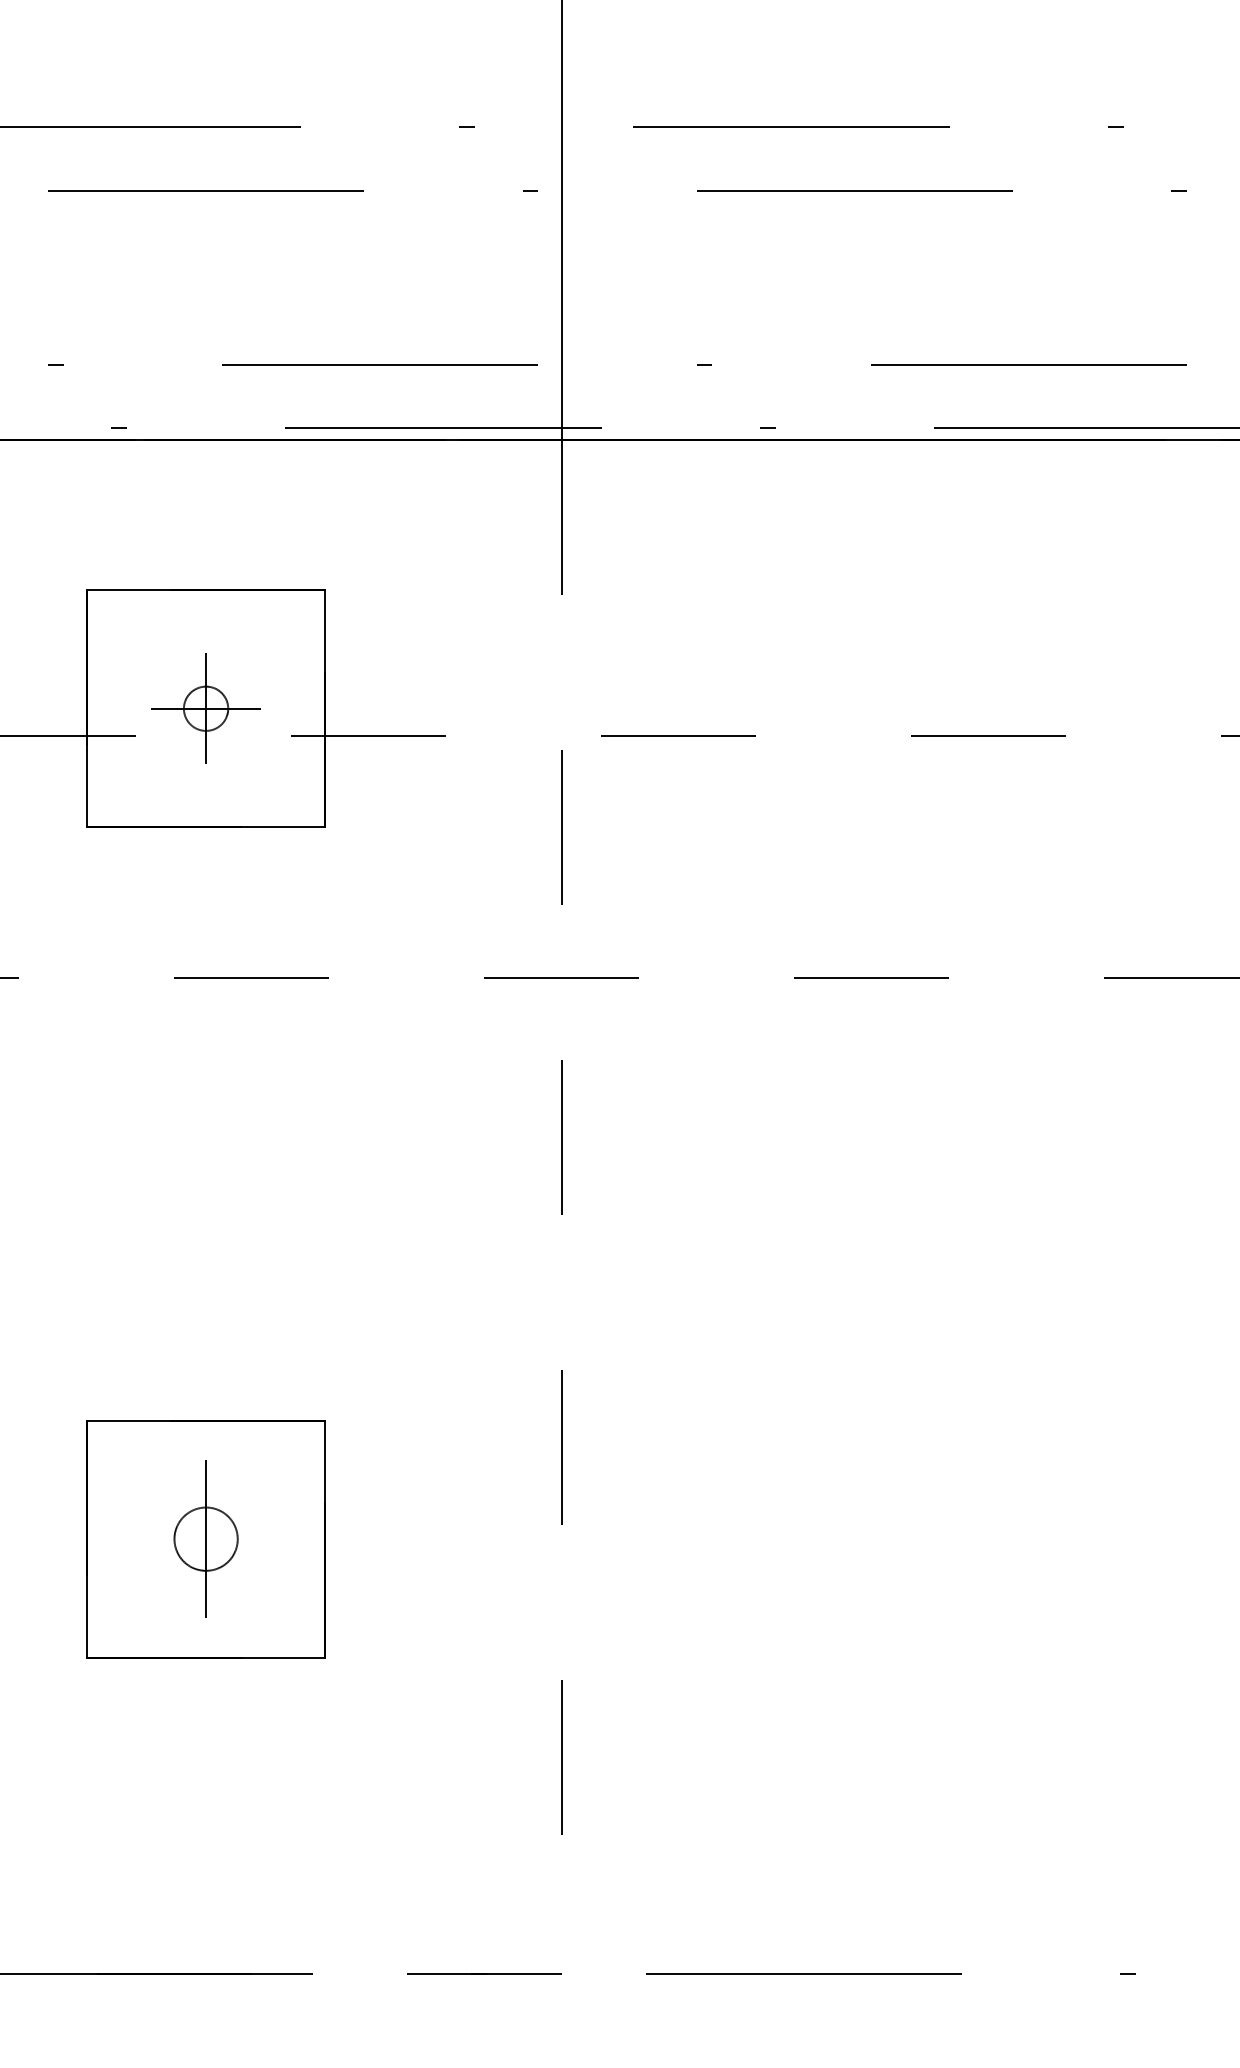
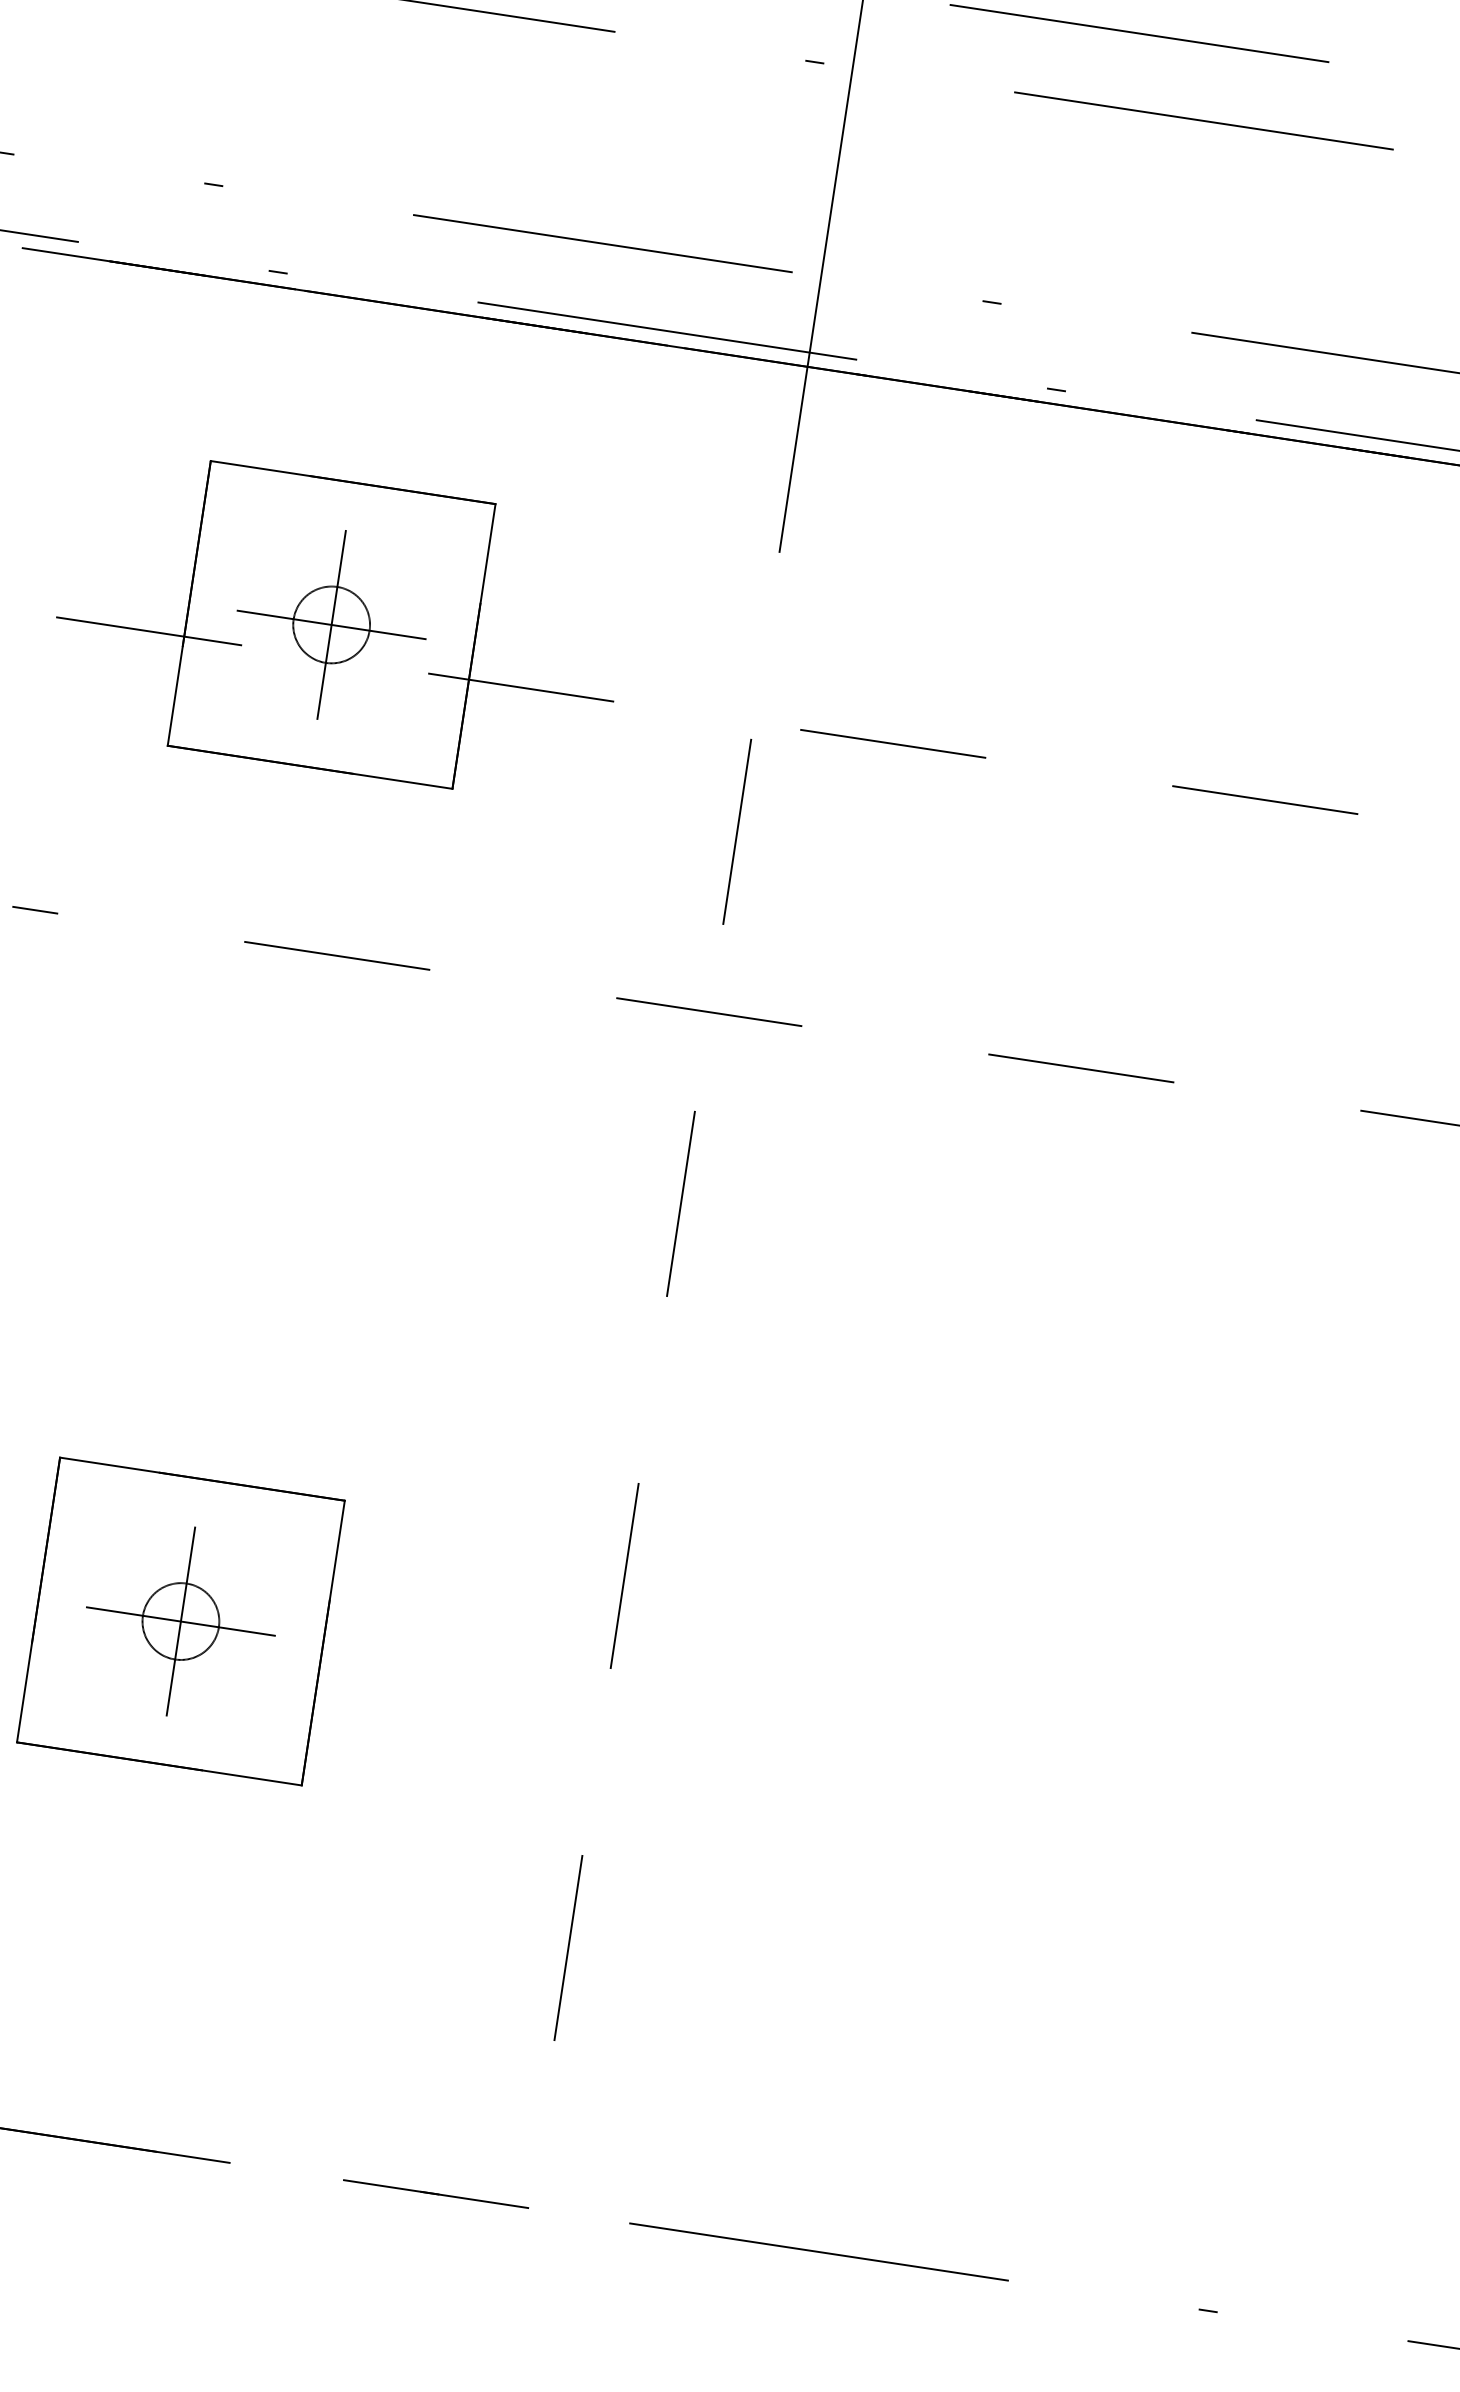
part: (205, 708) -> (330, 624), size x1.43
line: (206, 1539) -> (181, 1621), added

